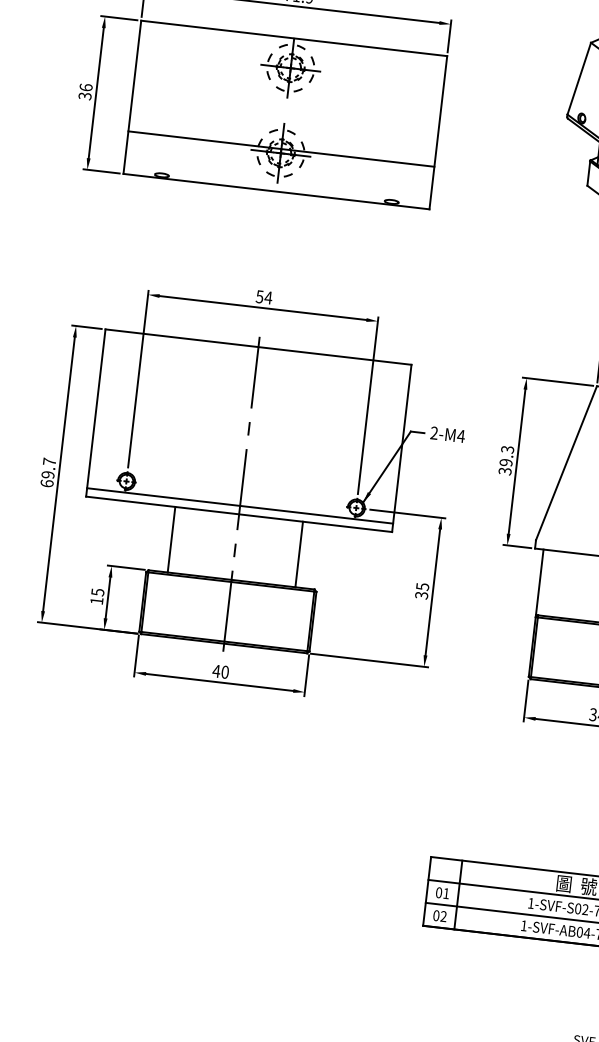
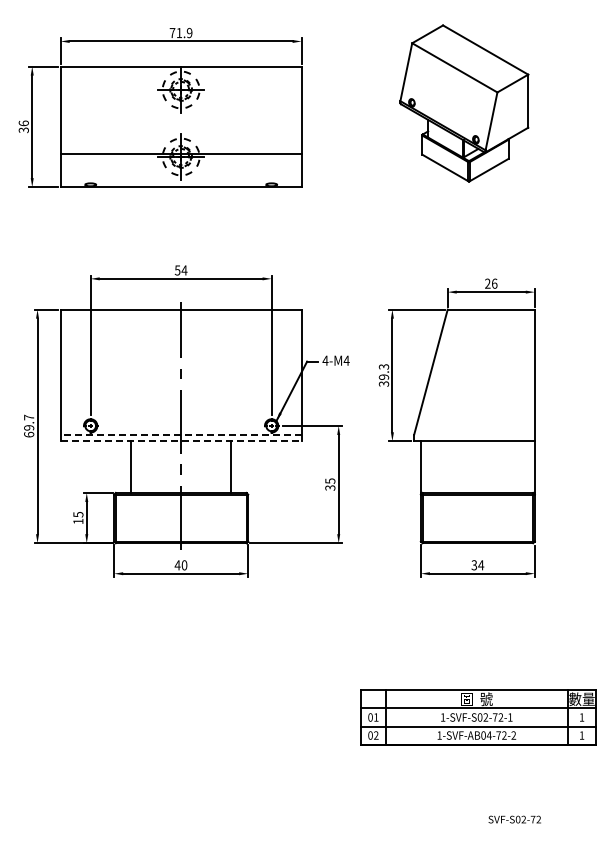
text: (434, 432) -> (325, 360), 2-M4 -> 4-M4
line: (239, 505) -> (180, 434), solid -> dashed
line: (239, 514) -> (181, 441), solid -> dashed

